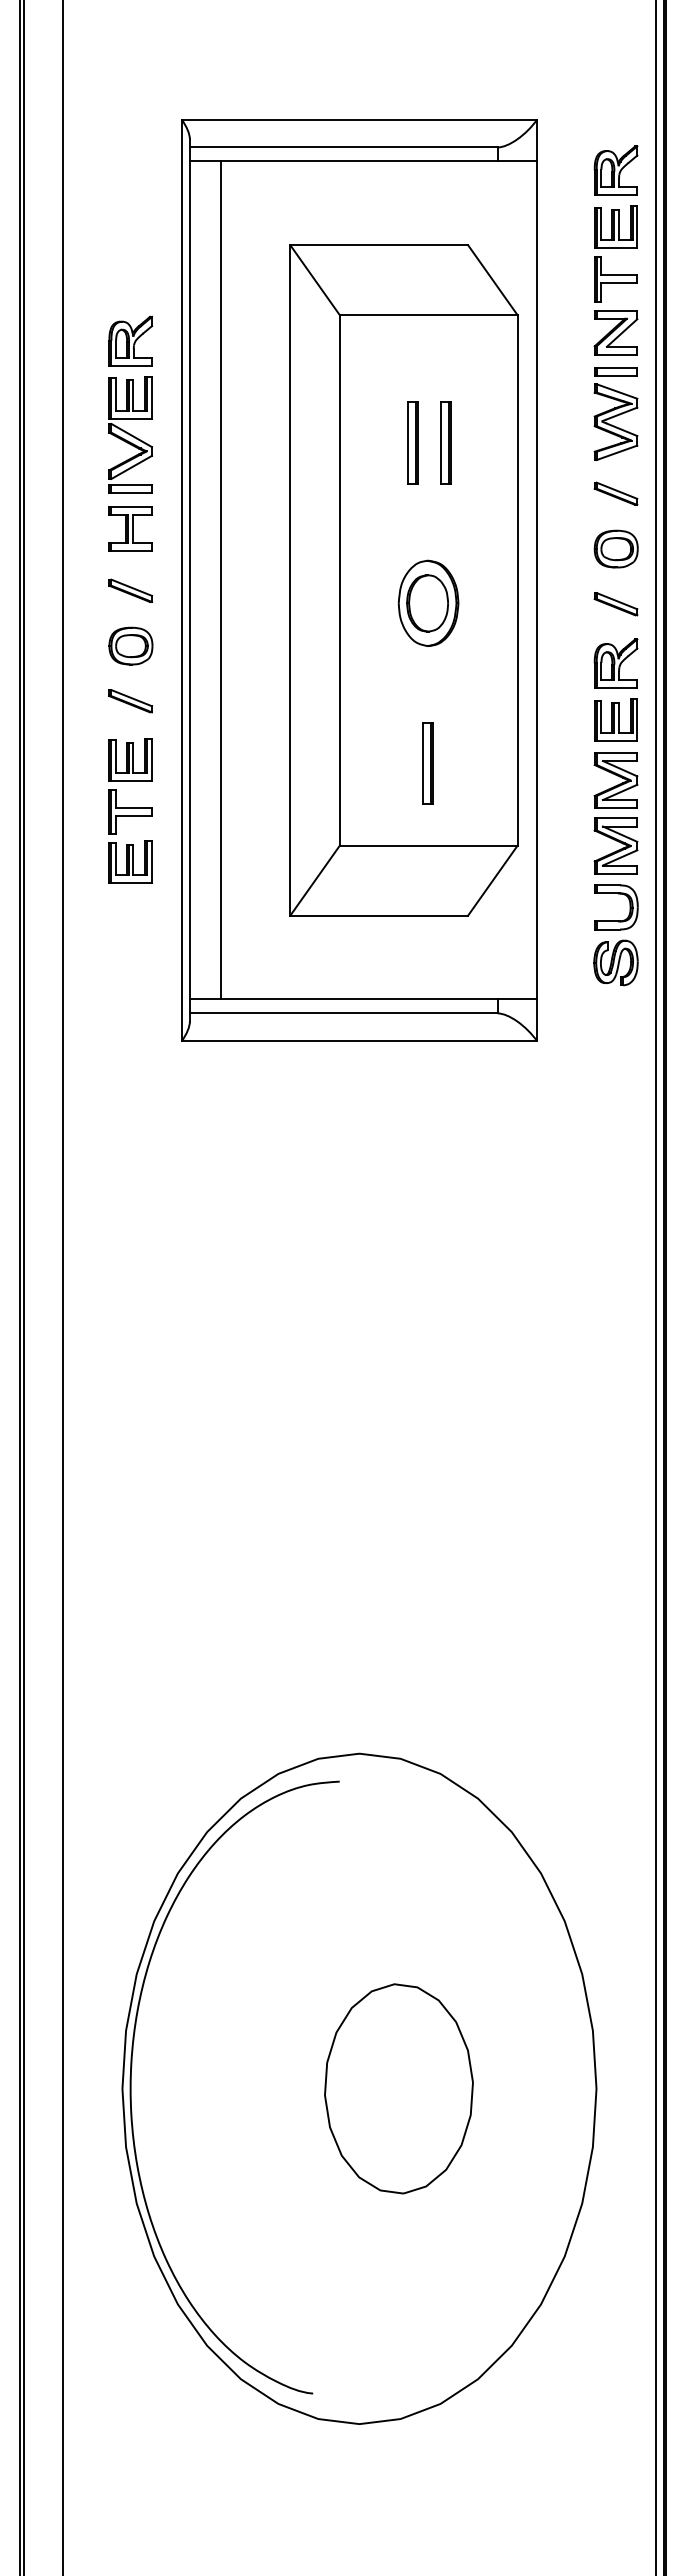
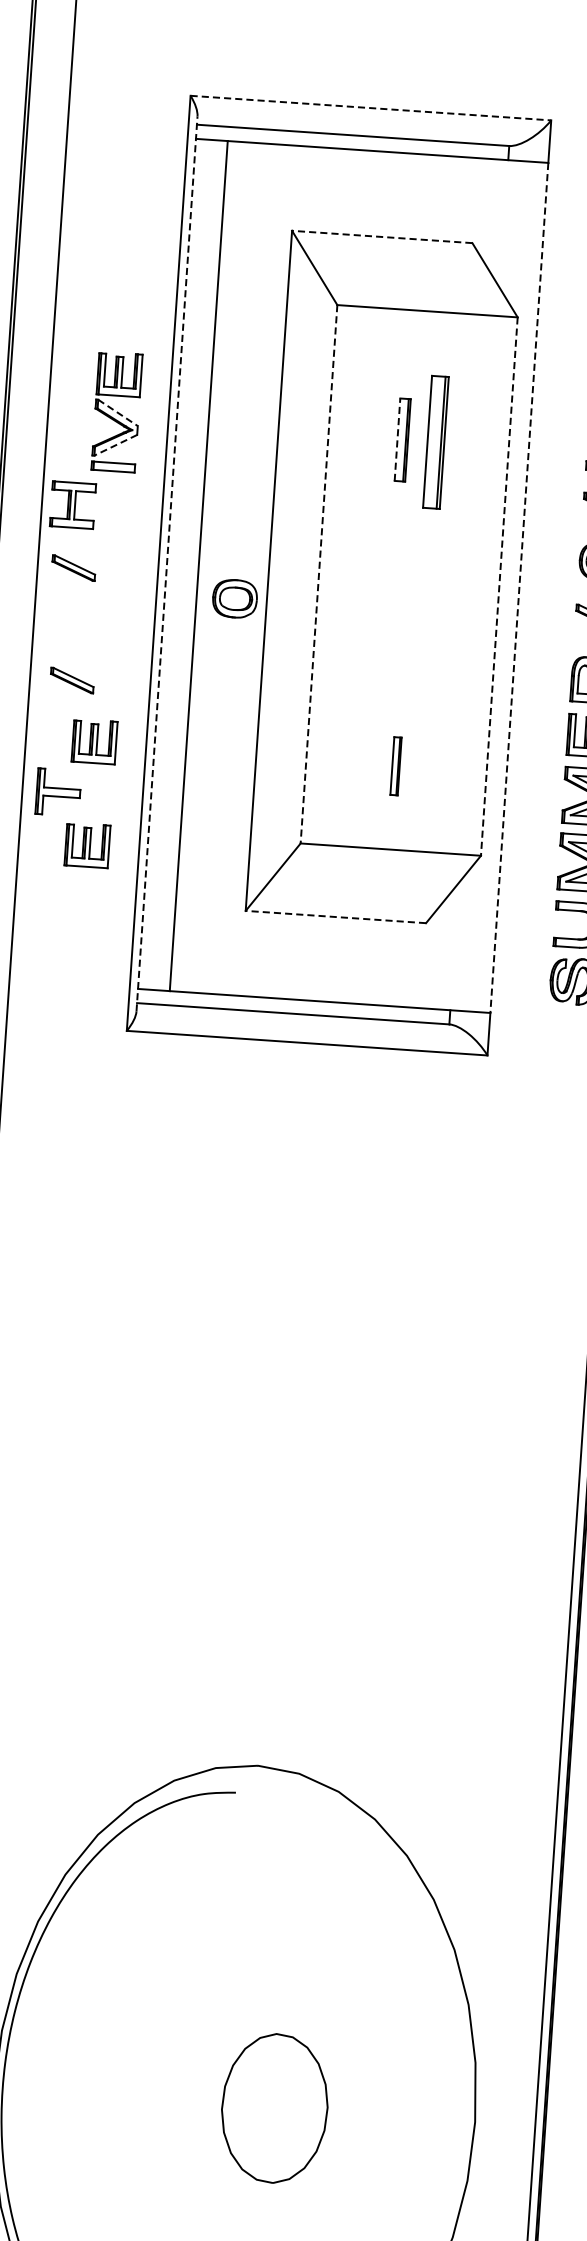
line: (359, 119) -> (370, 108), solid -> dashed
line: (379, 245) -> (382, 237), solid -> dashed
part: (130, 340) -> (123, 316), removed
line: (132, 435) -> (118, 412), solid -> dashed
part: (445, 442) -> (435, 441), size x1.6
line: (407, 443) -> (397, 440), solid -> dashed
line: (131, 467) -> (115, 445), solid -> dashed
part: (130, 528) -> (72, 504), moved
line: (189, 579) -> (166, 562), solid -> dashed
line: (339, 580) -> (318, 574), solid -> dashed
line: (517, 580) -> (499, 586), solid -> dashed
line: (537, 580) -> (519, 588), solid -> dashed
part: (130, 590) -> (73, 567), moved
part: (428, 602) -> (407, 602), removed
part: (130, 645) -> (234, 598), moved
part: (130, 701) -> (72, 680), moved
part: (427, 763) -> (395, 766), size x0.7
part: (130, 811) -> (58, 791), moved
line: (379, 915) -> (336, 916), solid -> dashed
part: (398, 2088) -> (274, 2108), size x0.7

